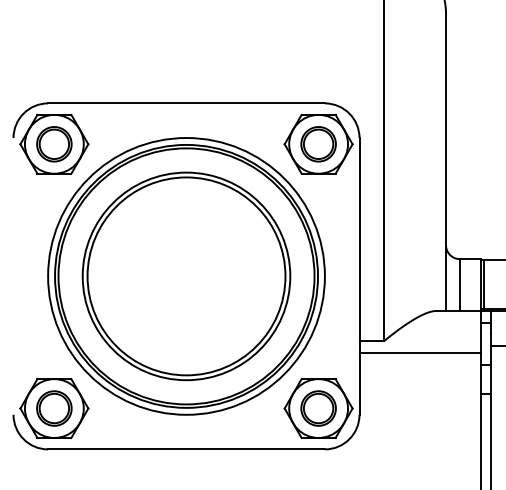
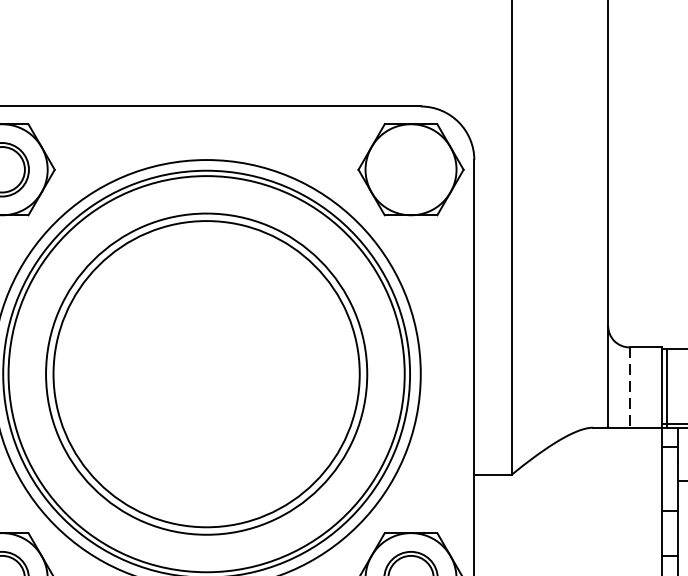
part: (318, 144) -> (410, 170), removed
line: (459, 285) -> (629, 388), solid -> dashed
line: (419, 352) -> (567, 491), removed

